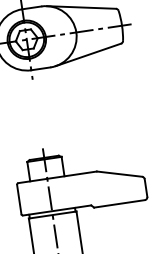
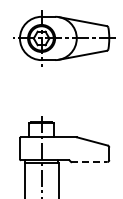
line: (119, 204) -> (89, 162), solid -> dashed

